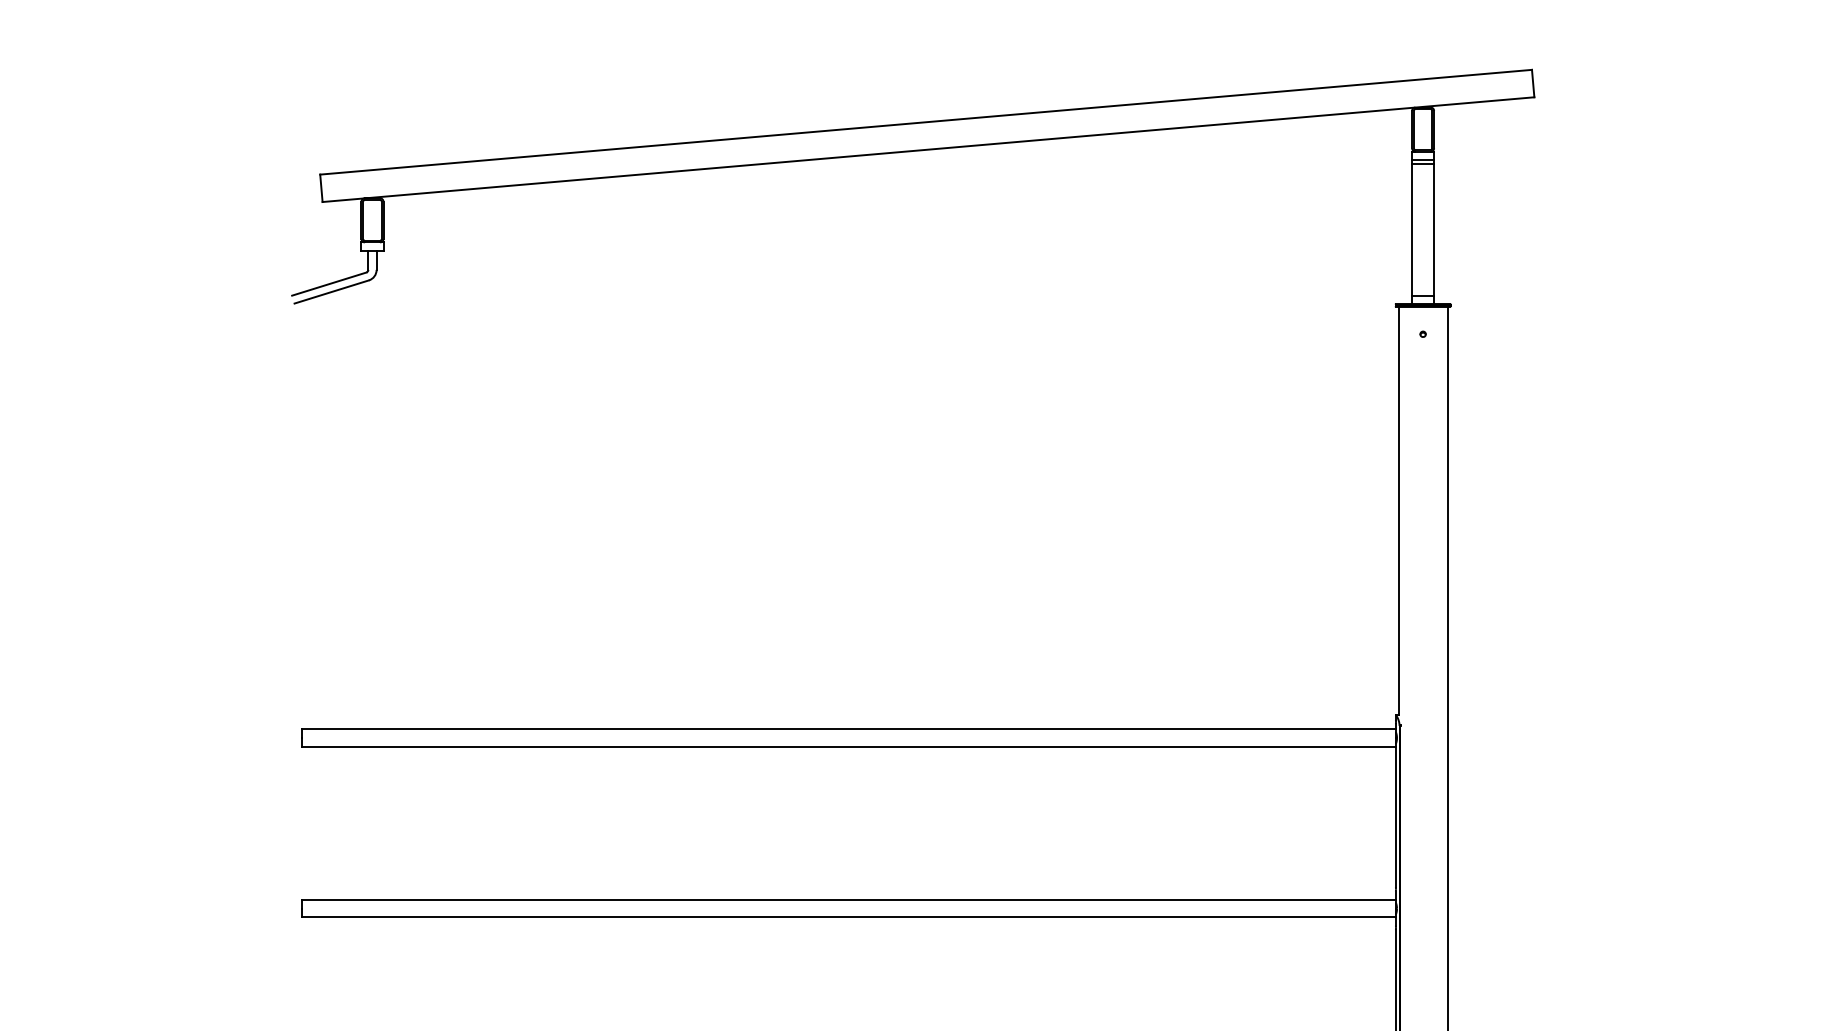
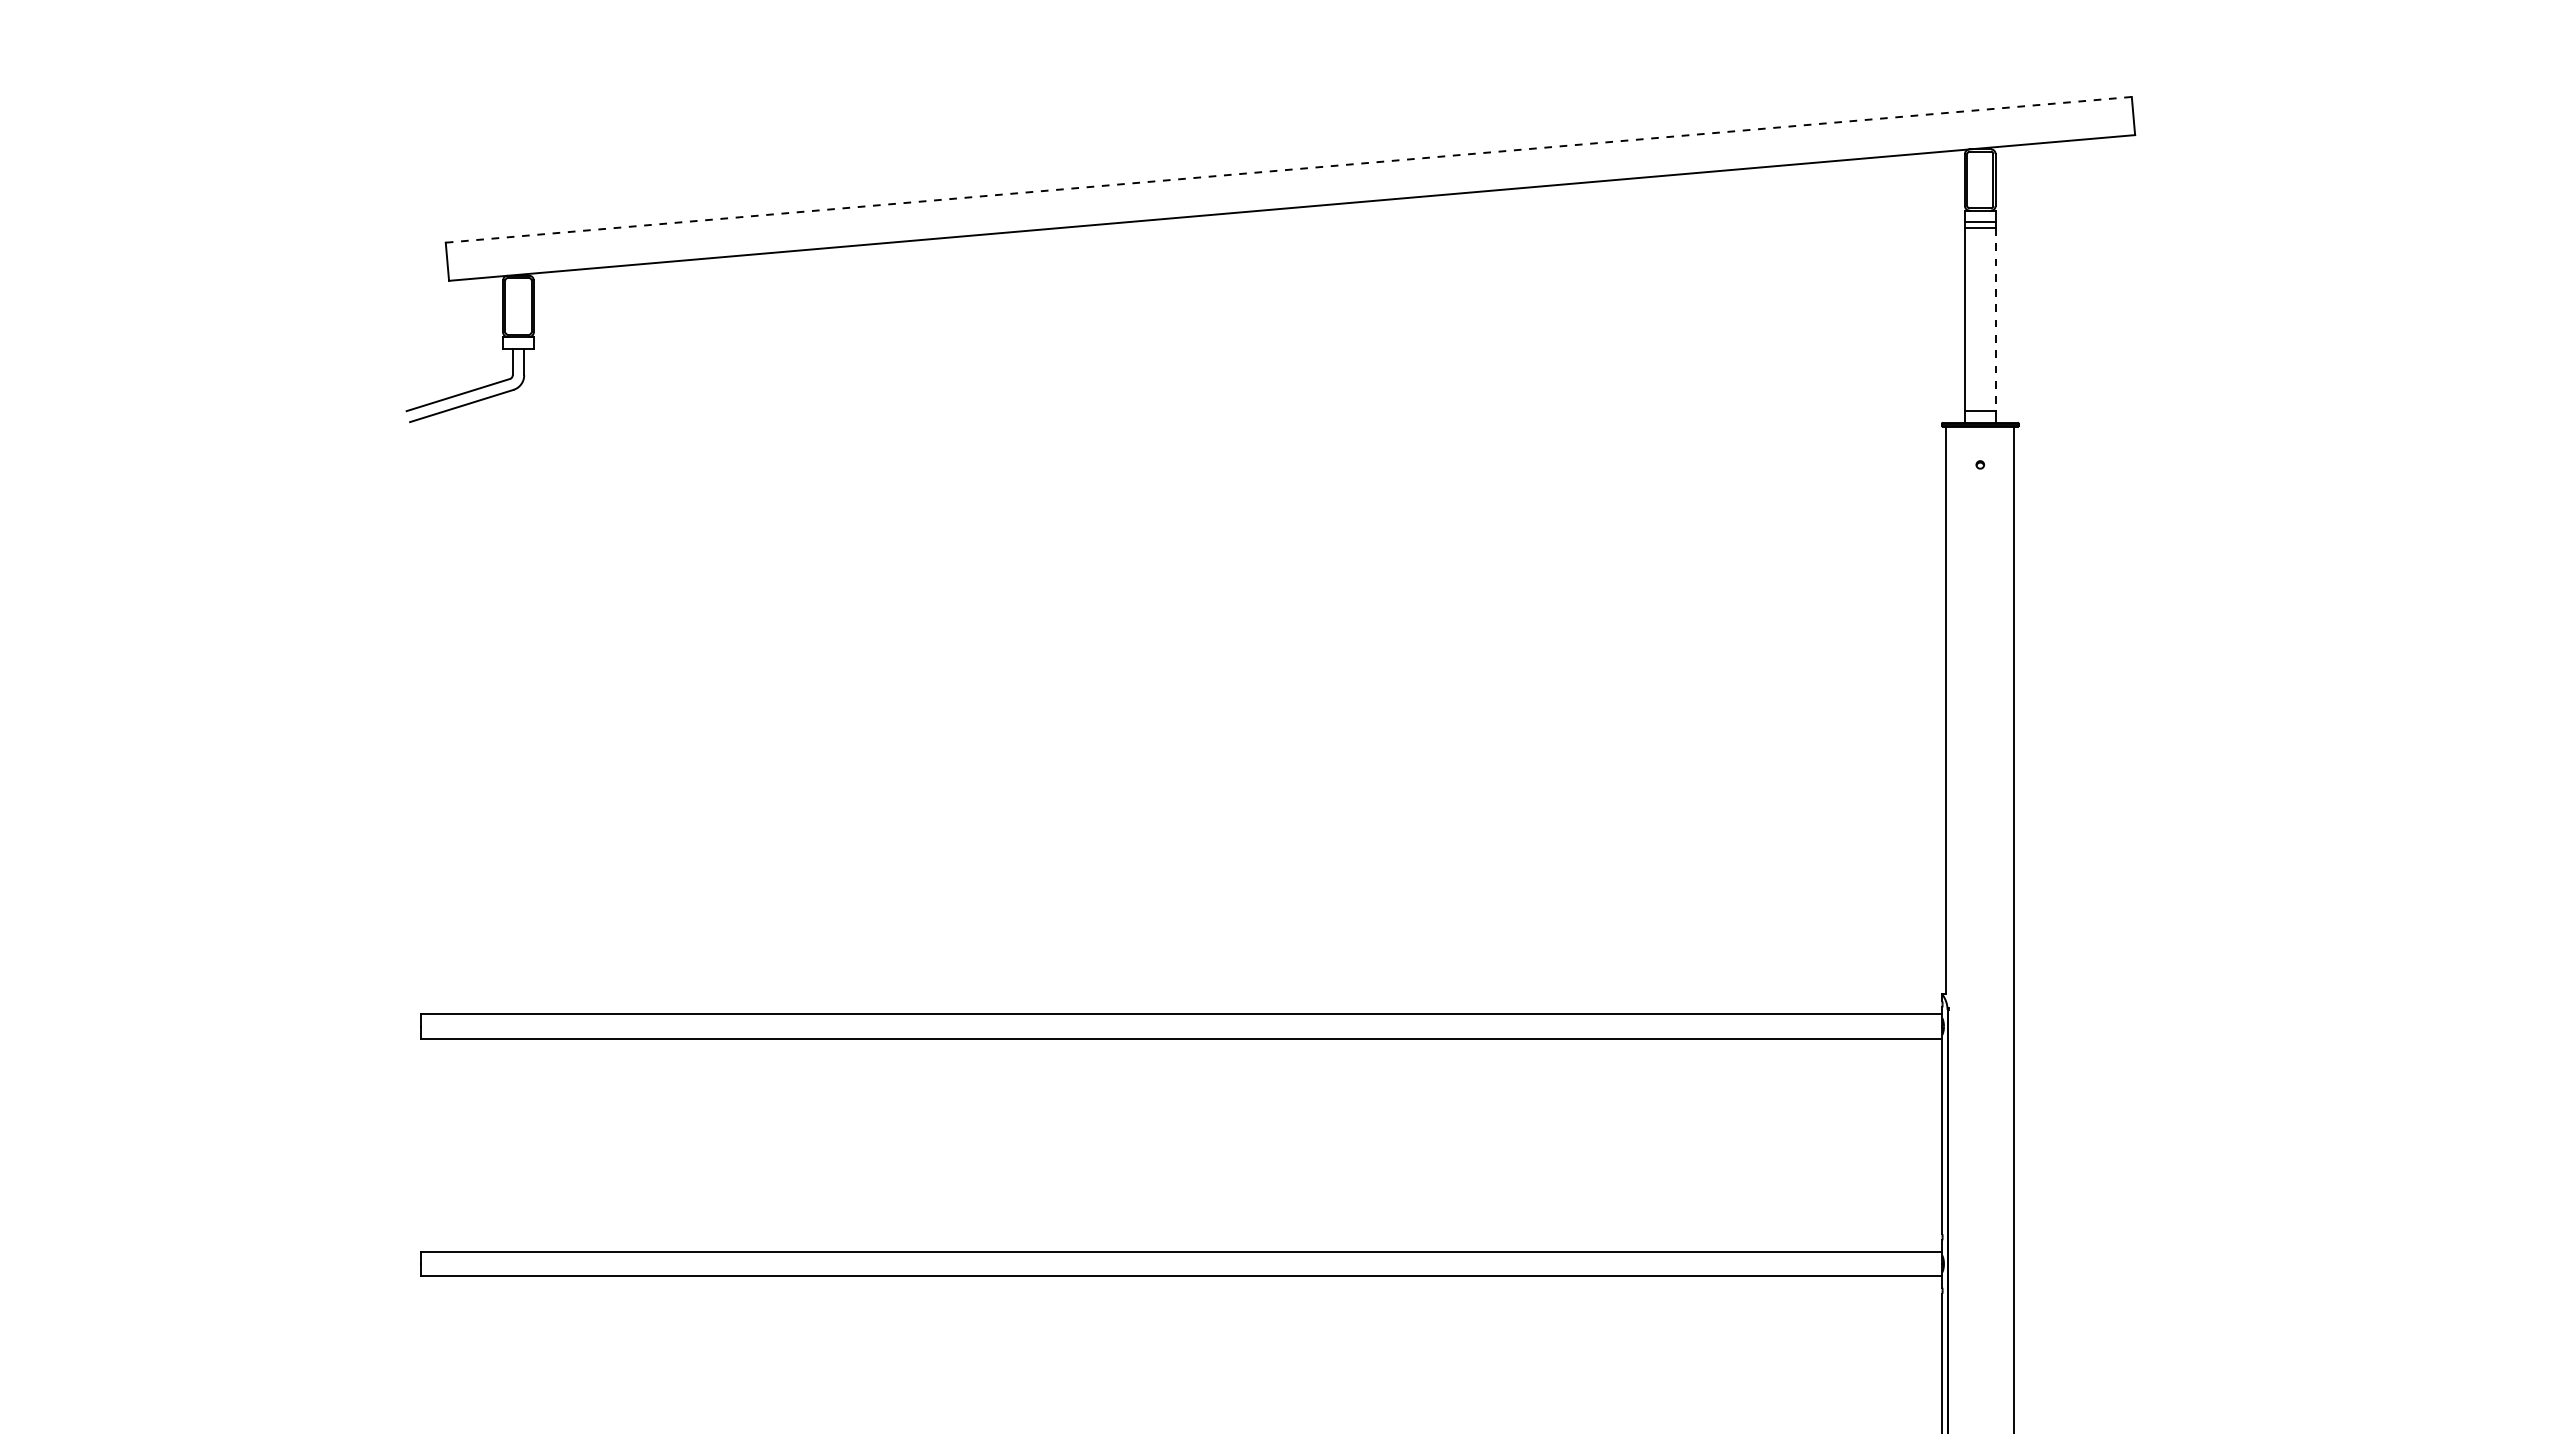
line: (926, 122) -> (1289, 169), solid -> dashed
line: (1434, 229) -> (1995, 319), solid -> dashed

